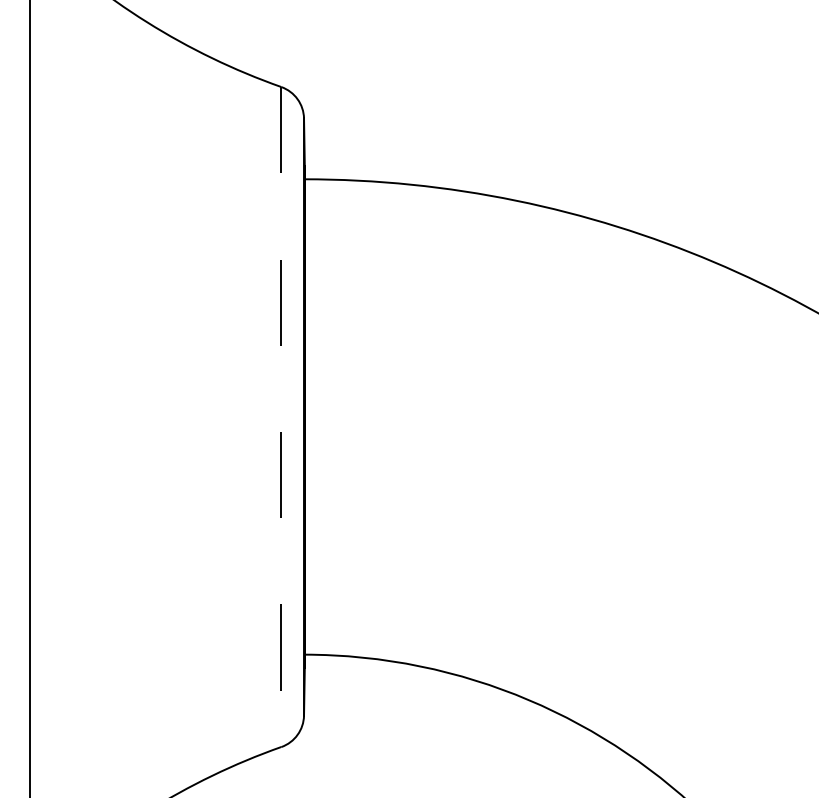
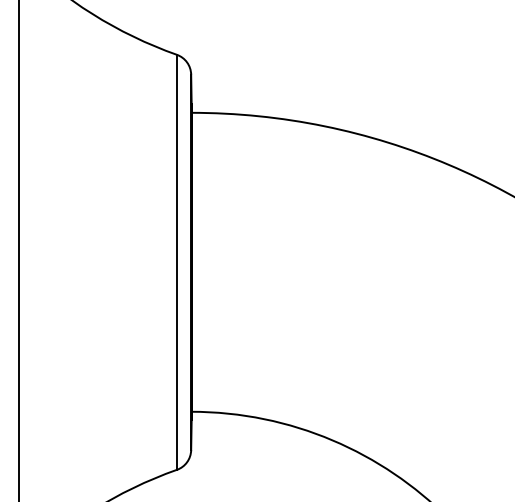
line: (280, 417) -> (176, 262), dashed -> solid

